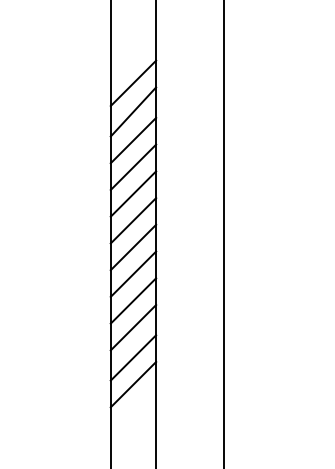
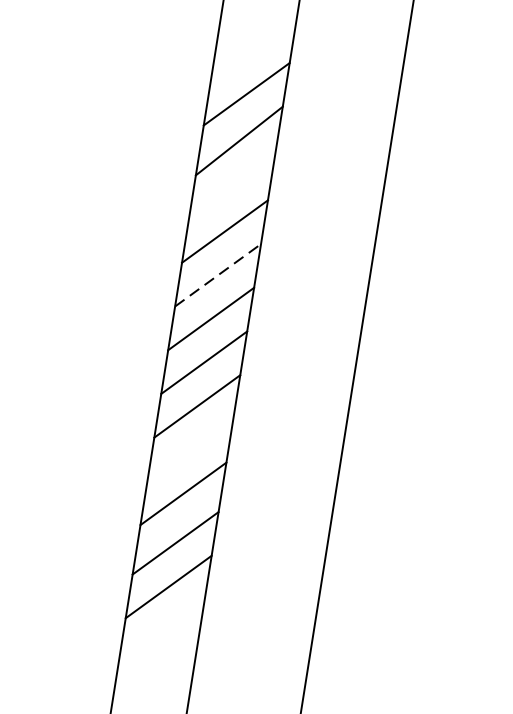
line: (133, 140) -> (231, 187), removed
line: (133, 193) -> (218, 274), solid -> dashed
line: (133, 300) -> (190, 449), removed

